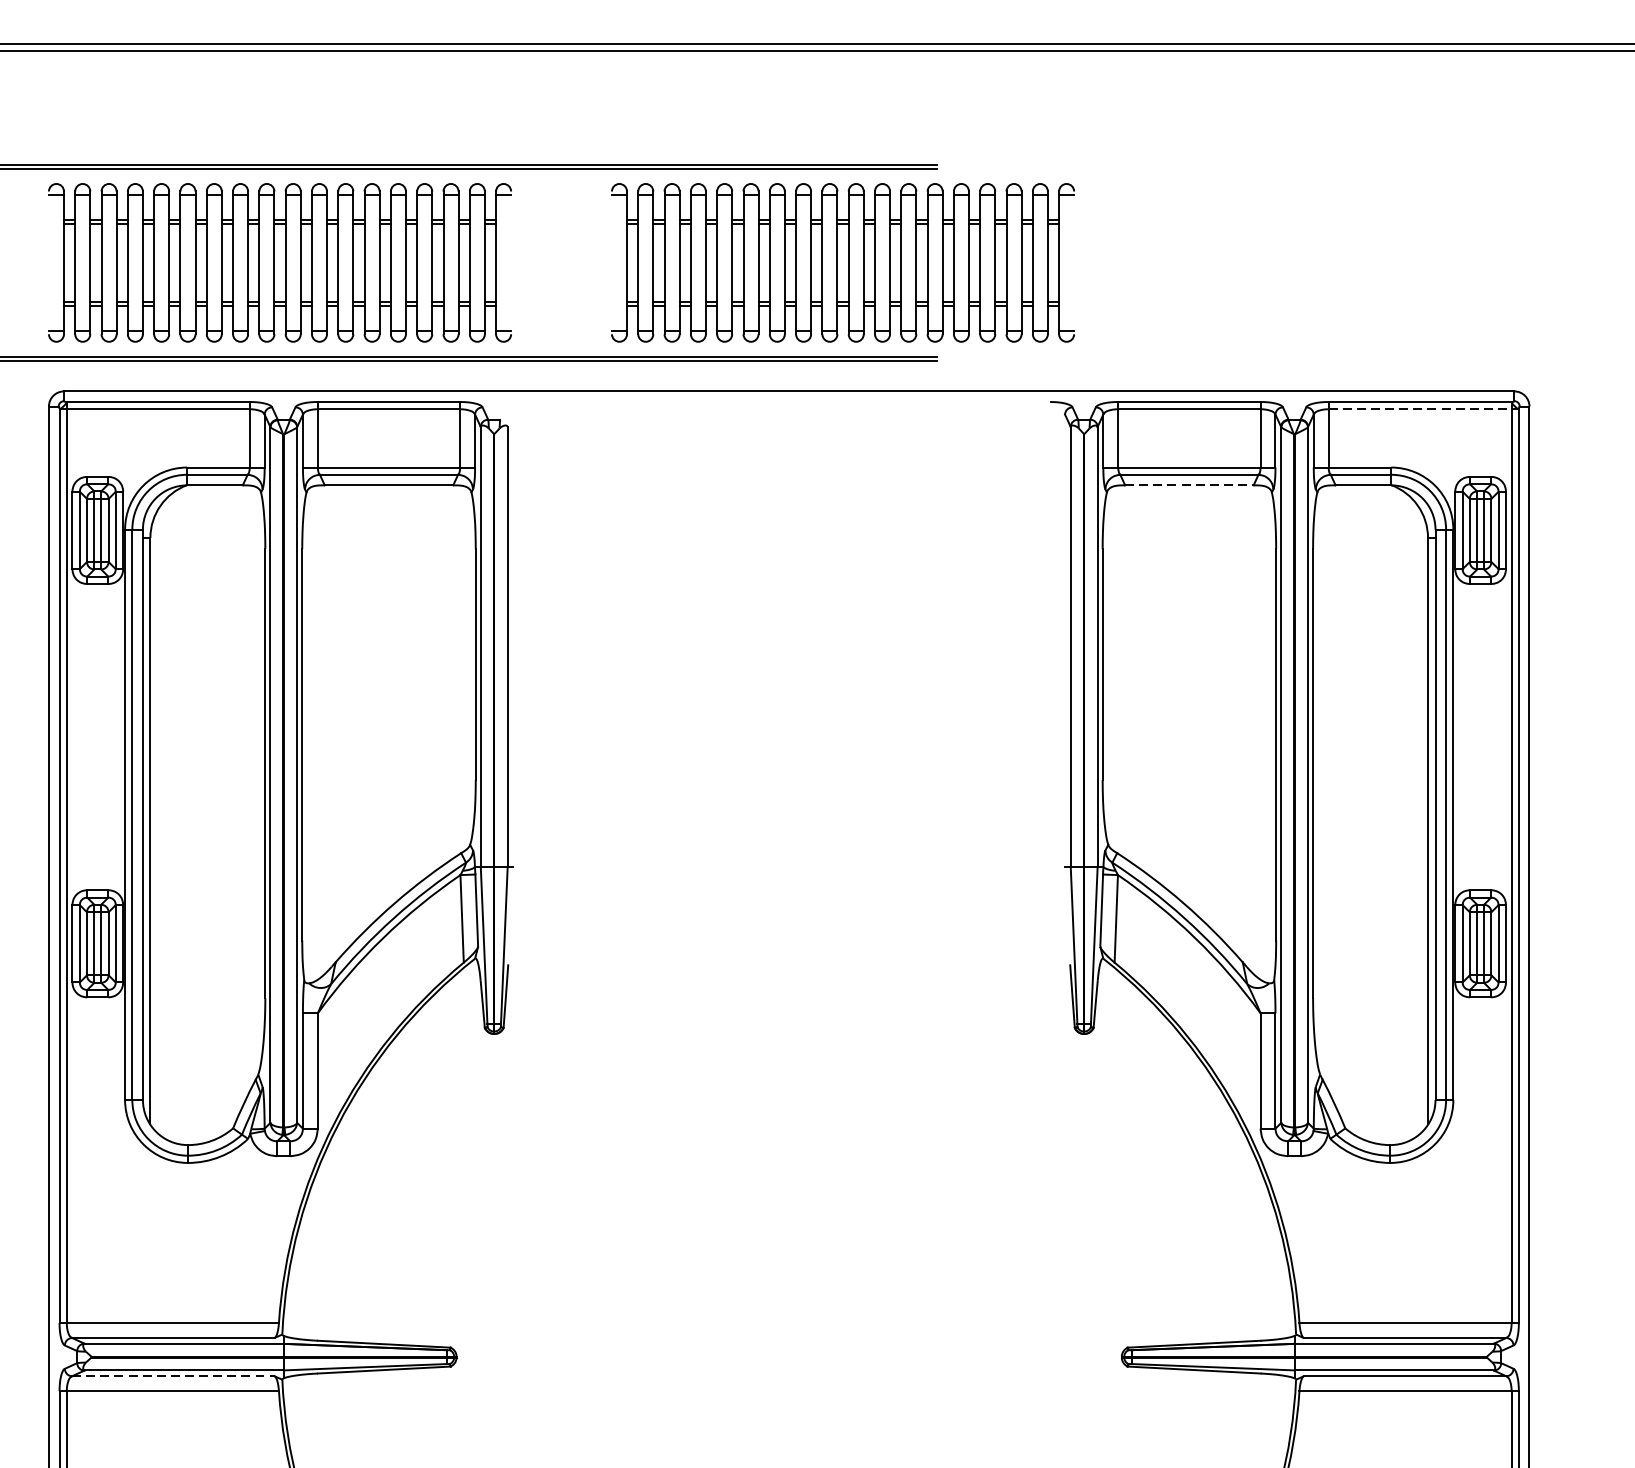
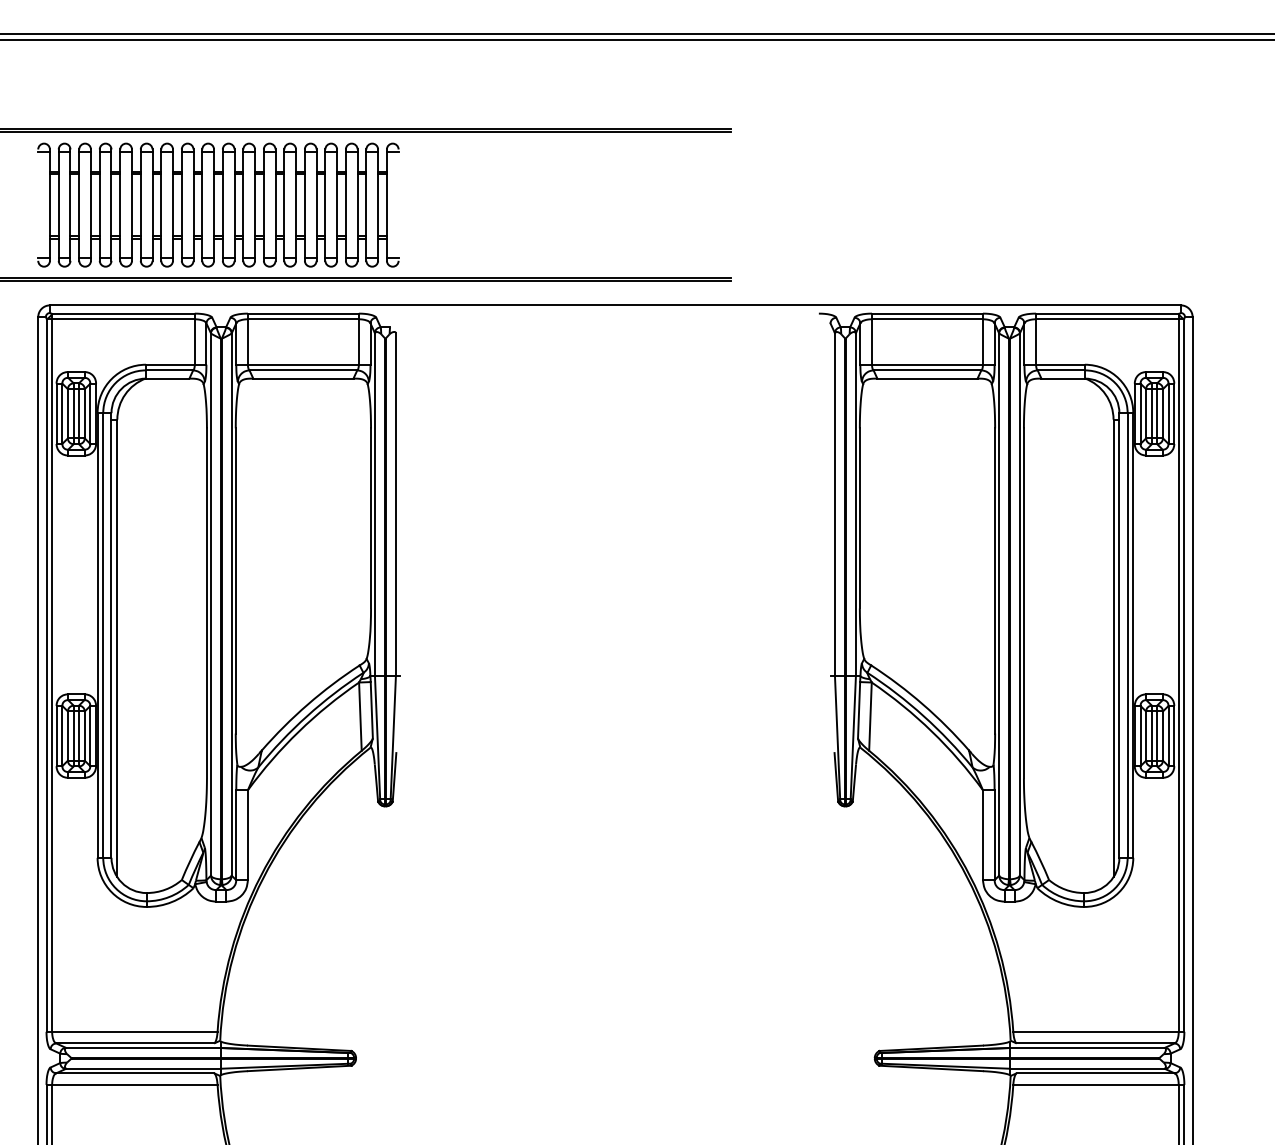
part: (843, 262) -> (657, 204), removed
line: (1424, 409) -> (1110, 319), dashed -> solid
line: (1189, 485) -> (927, 378), dashed -> solid
line: (173, 1376) -> (135, 1073), dashed -> solid

